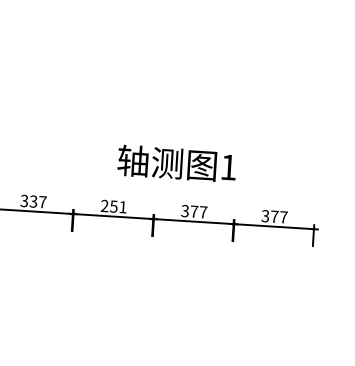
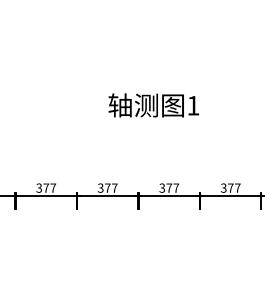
text: (176, 163) -> (153, 105), moved
text: (33, 200) -> (46, 187), 337 -> 377
text: (113, 205) -> (107, 187), 251 -> 377

